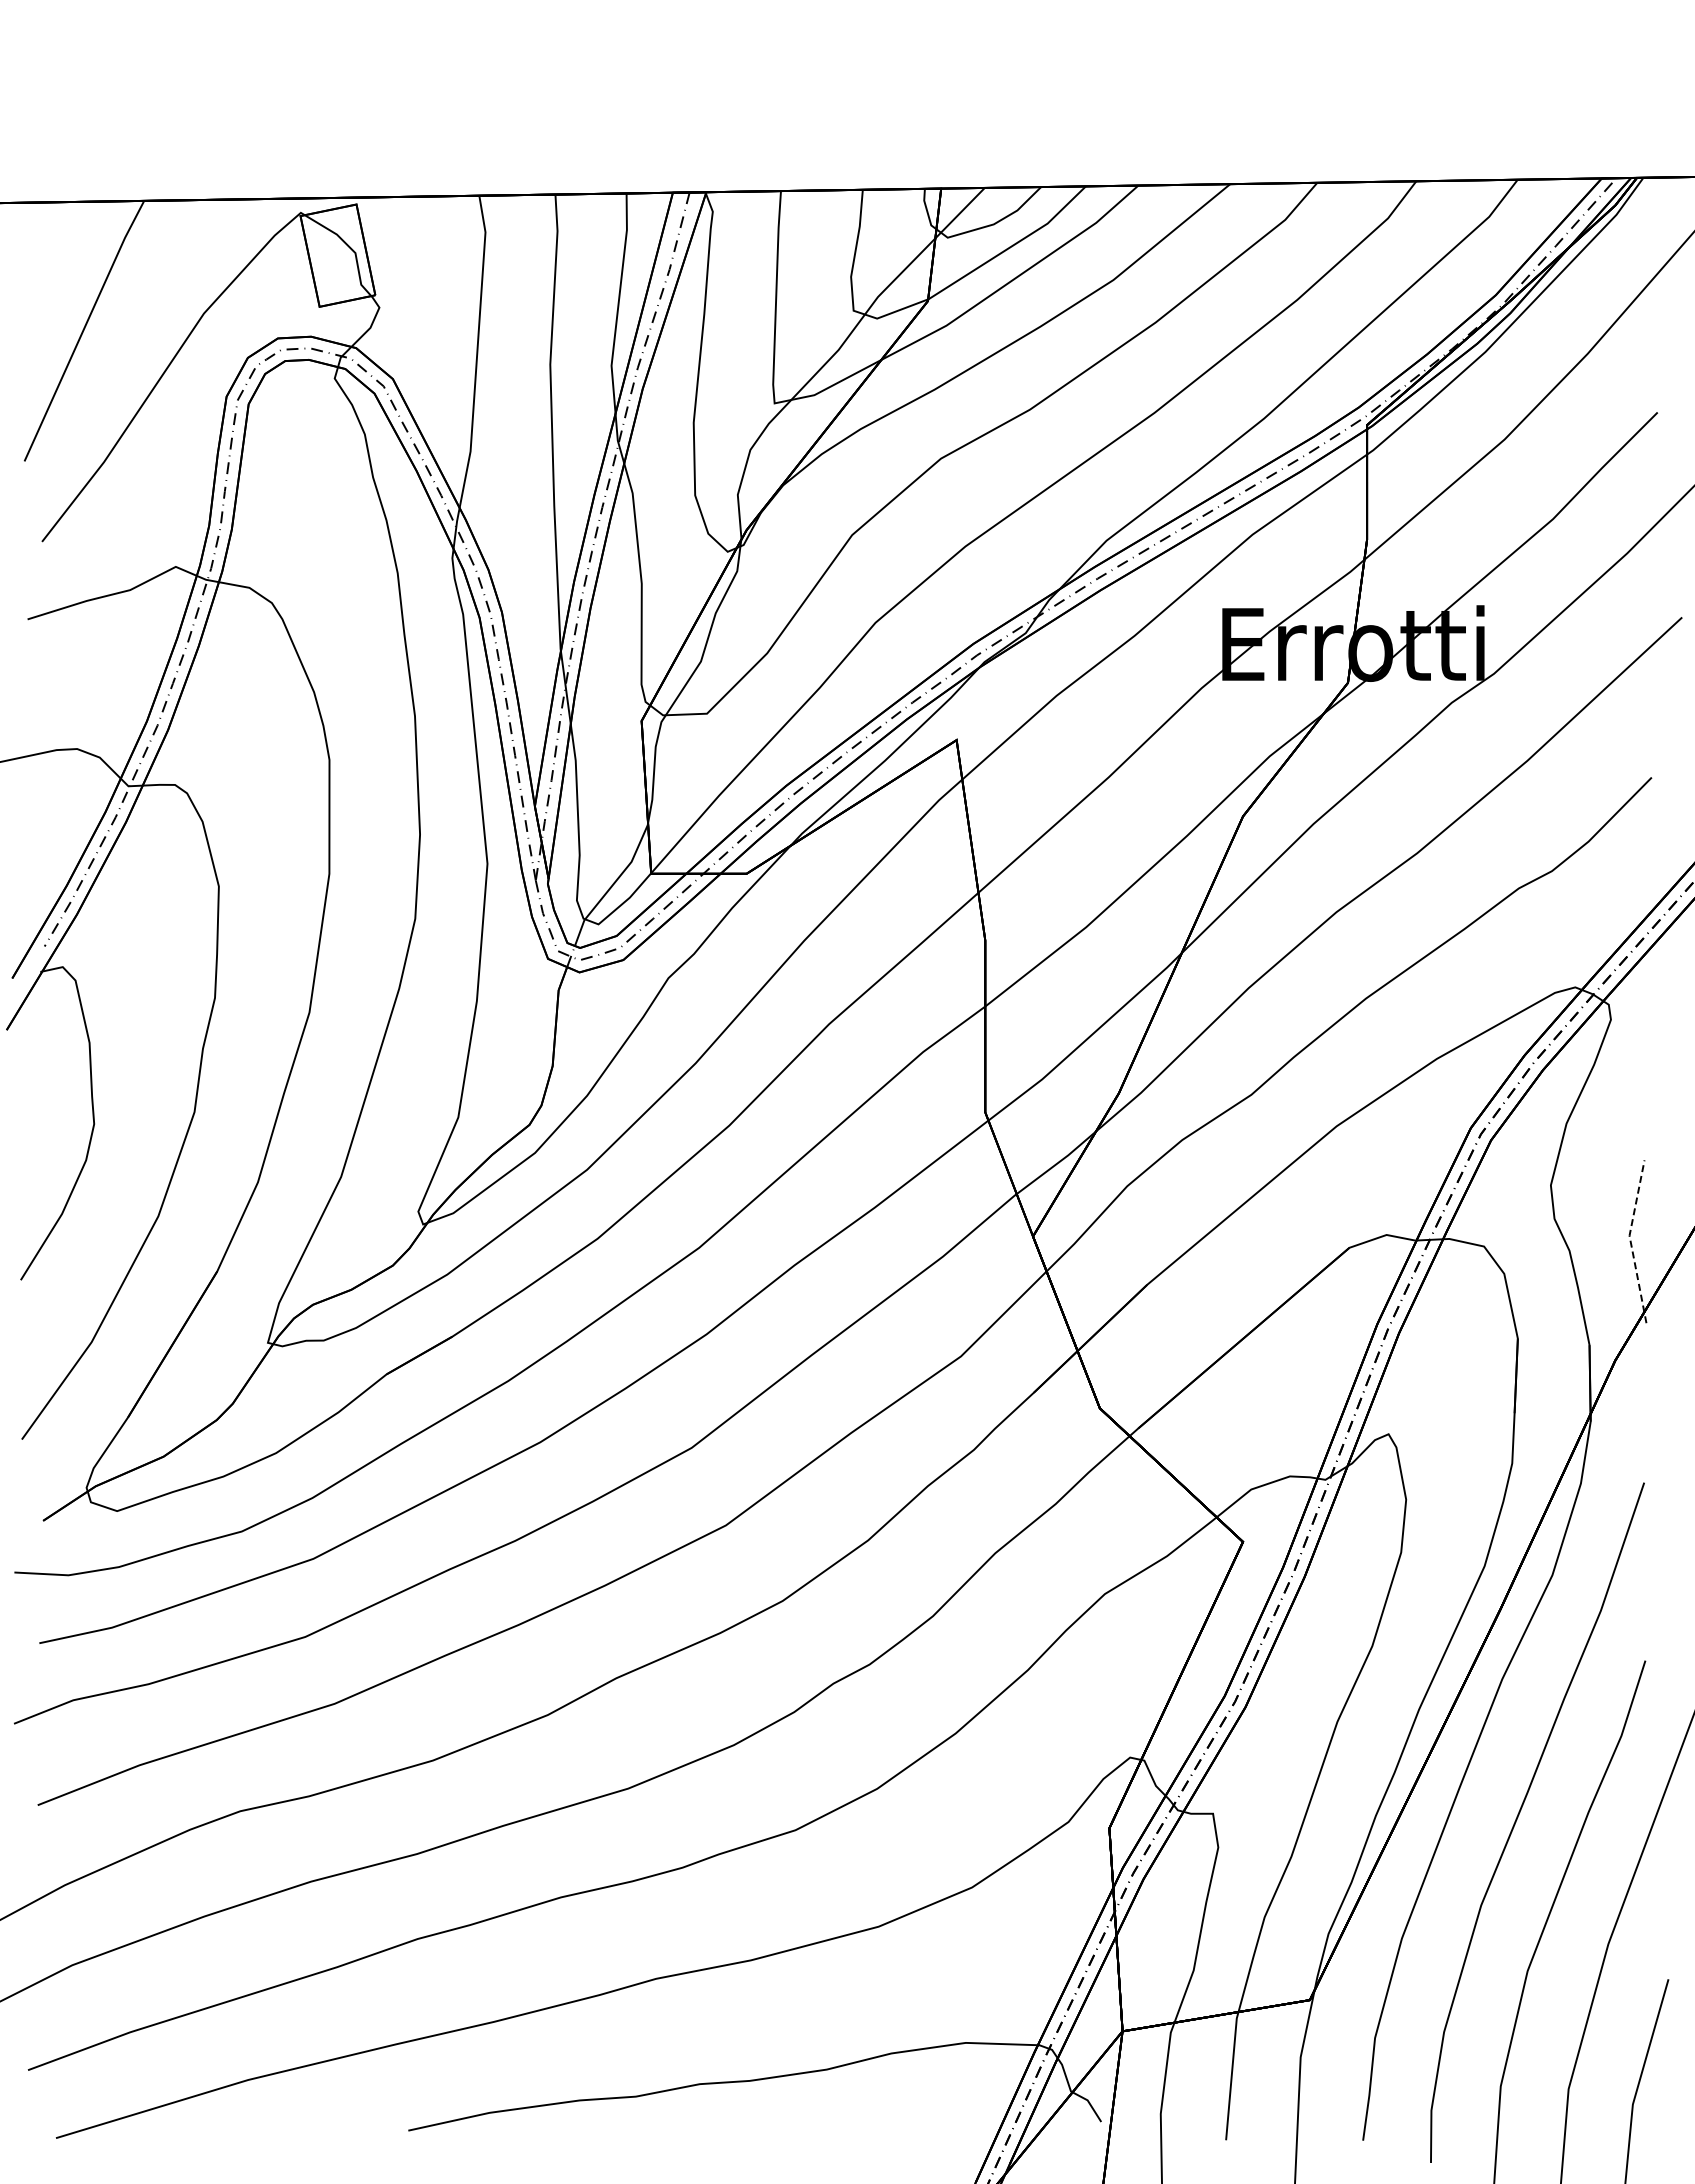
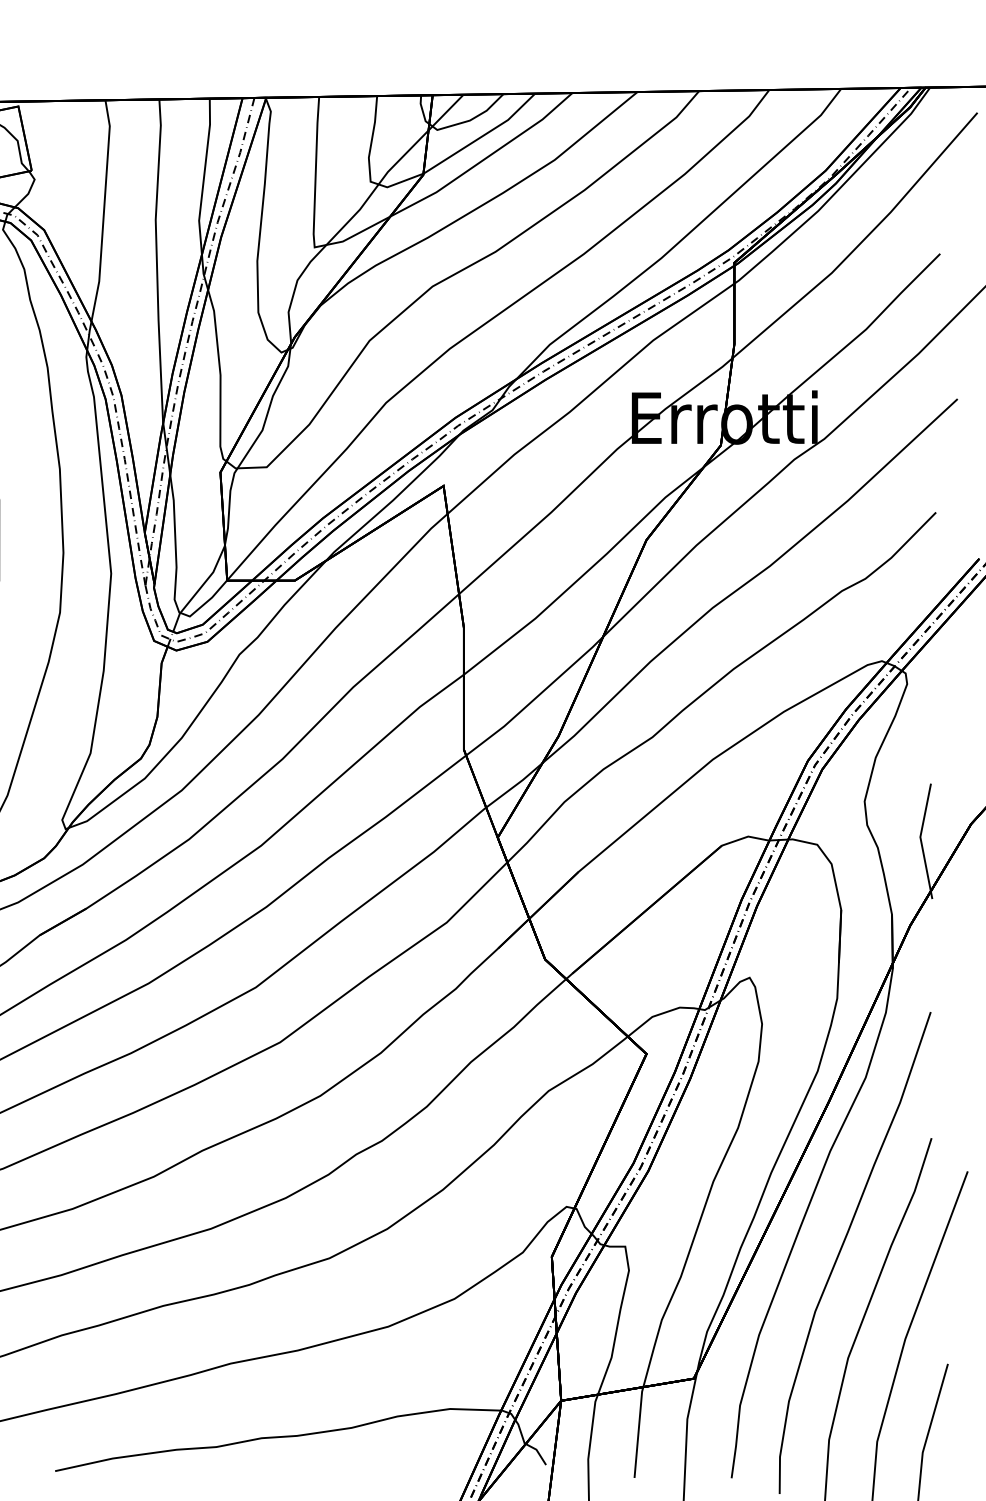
line: (1630, 1241) -> (921, 841), dashed -> solid

